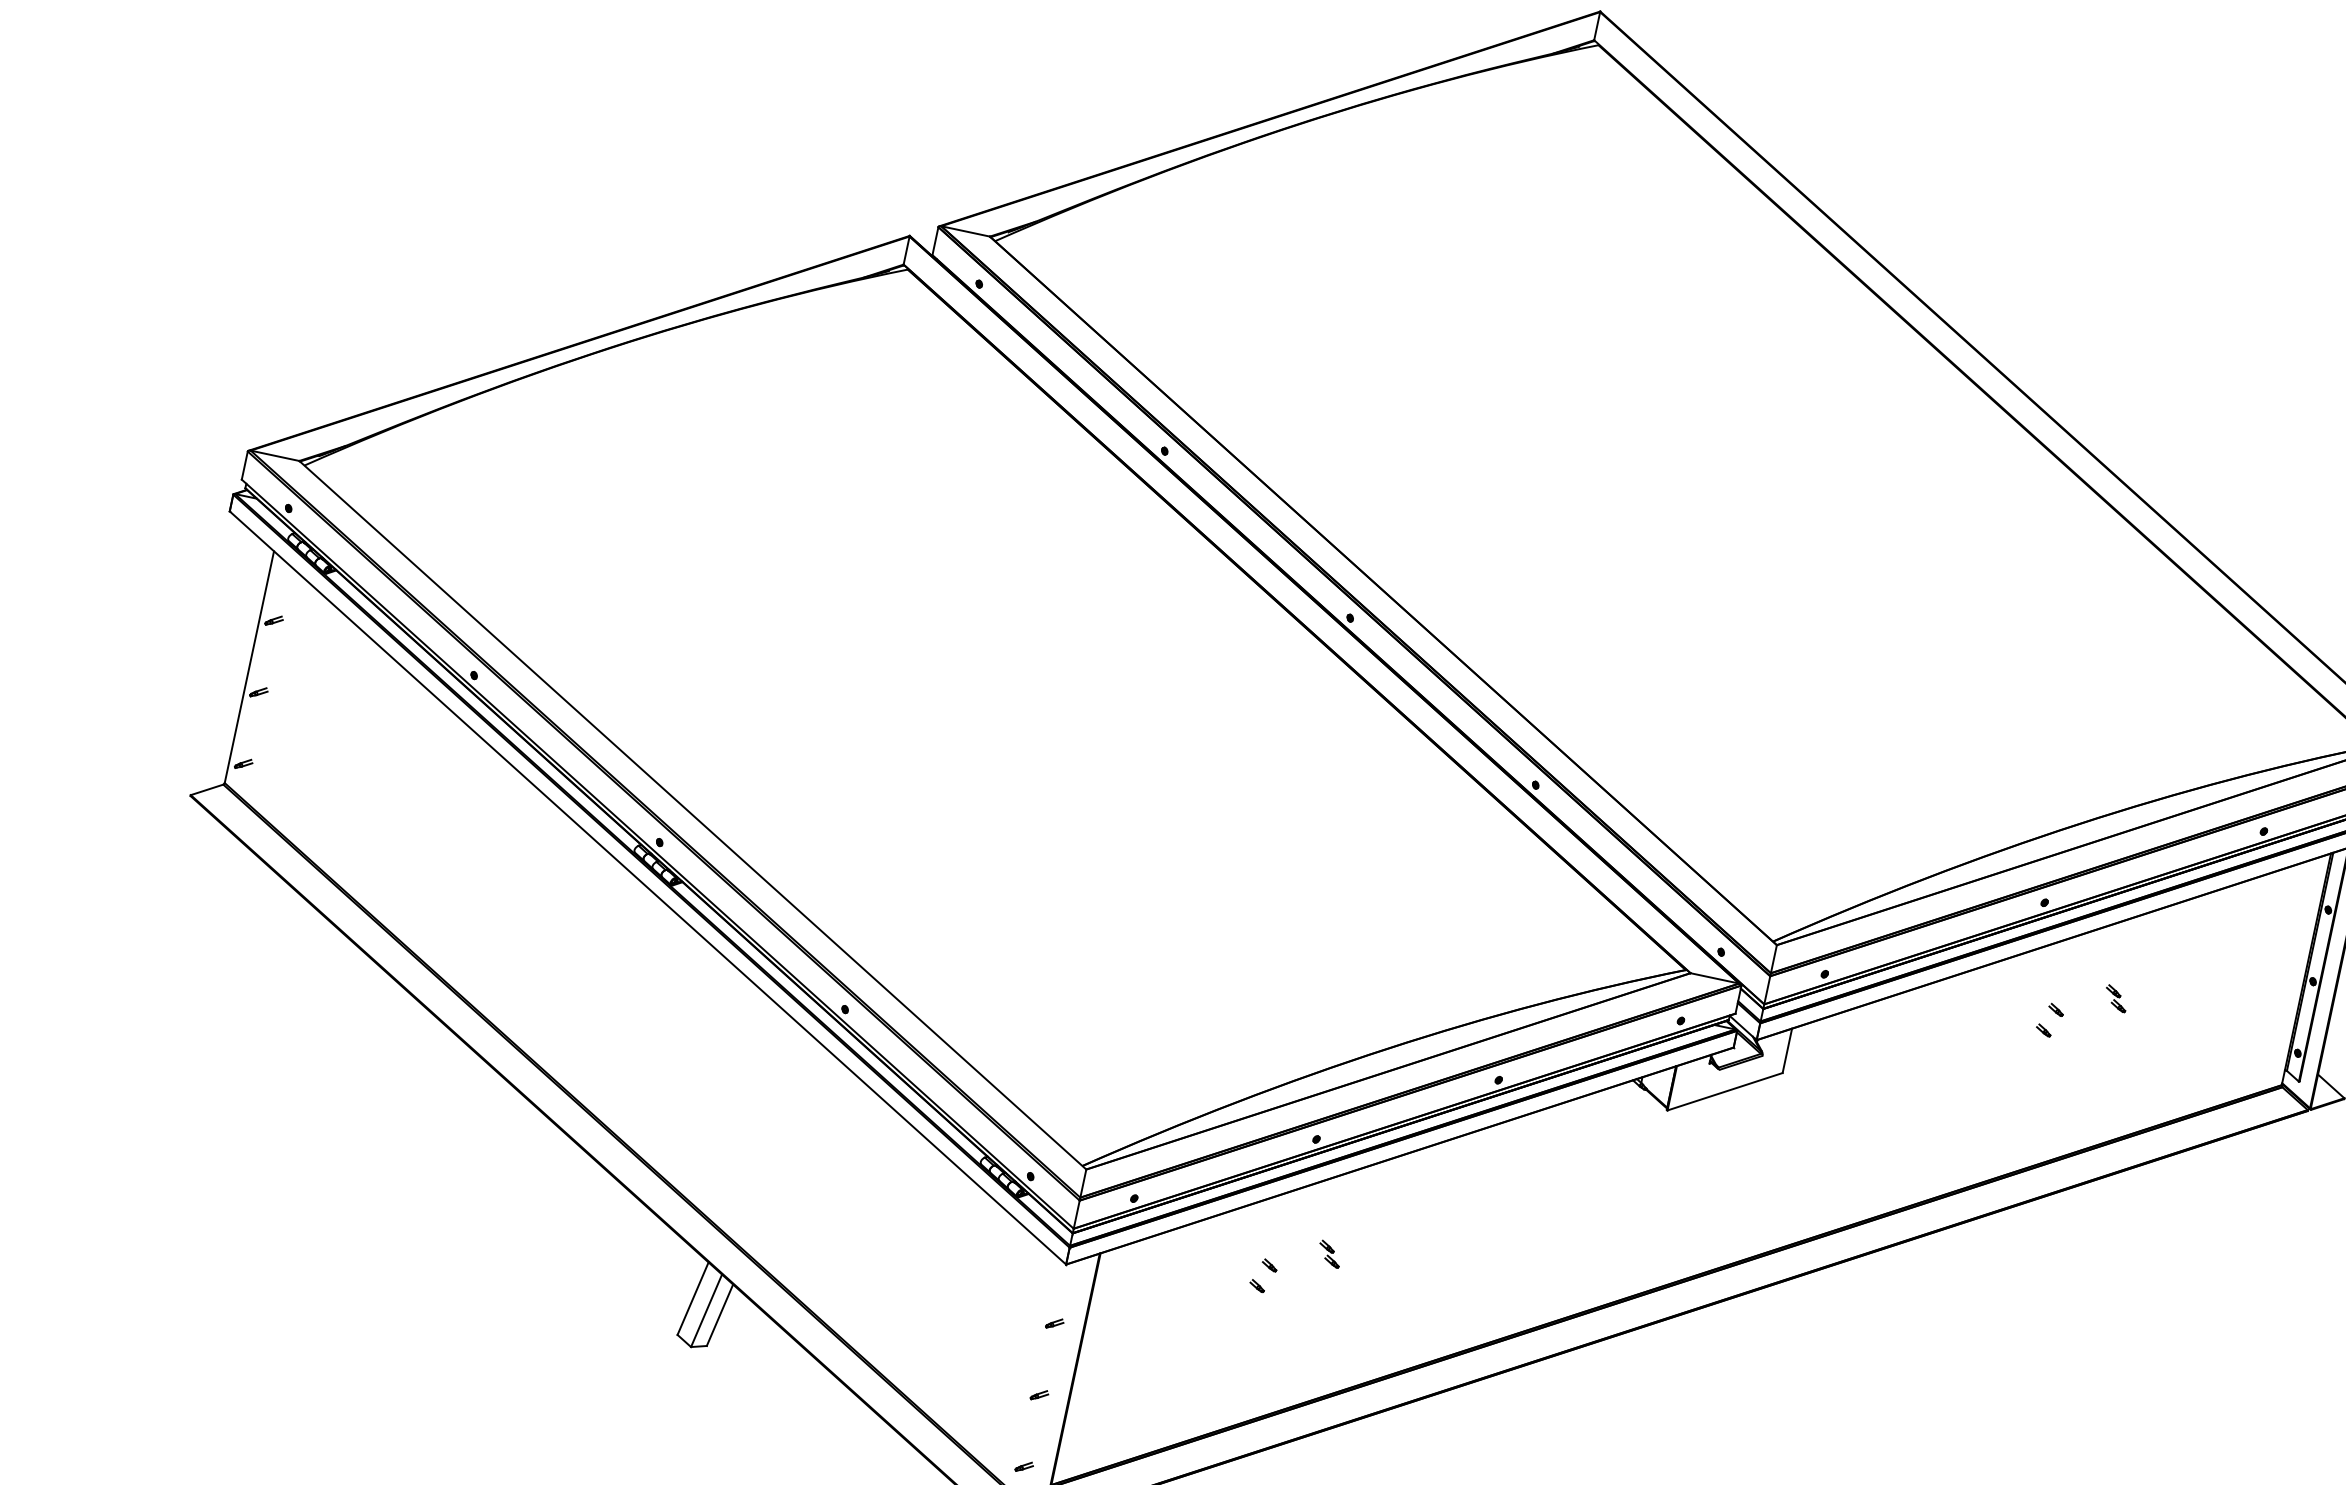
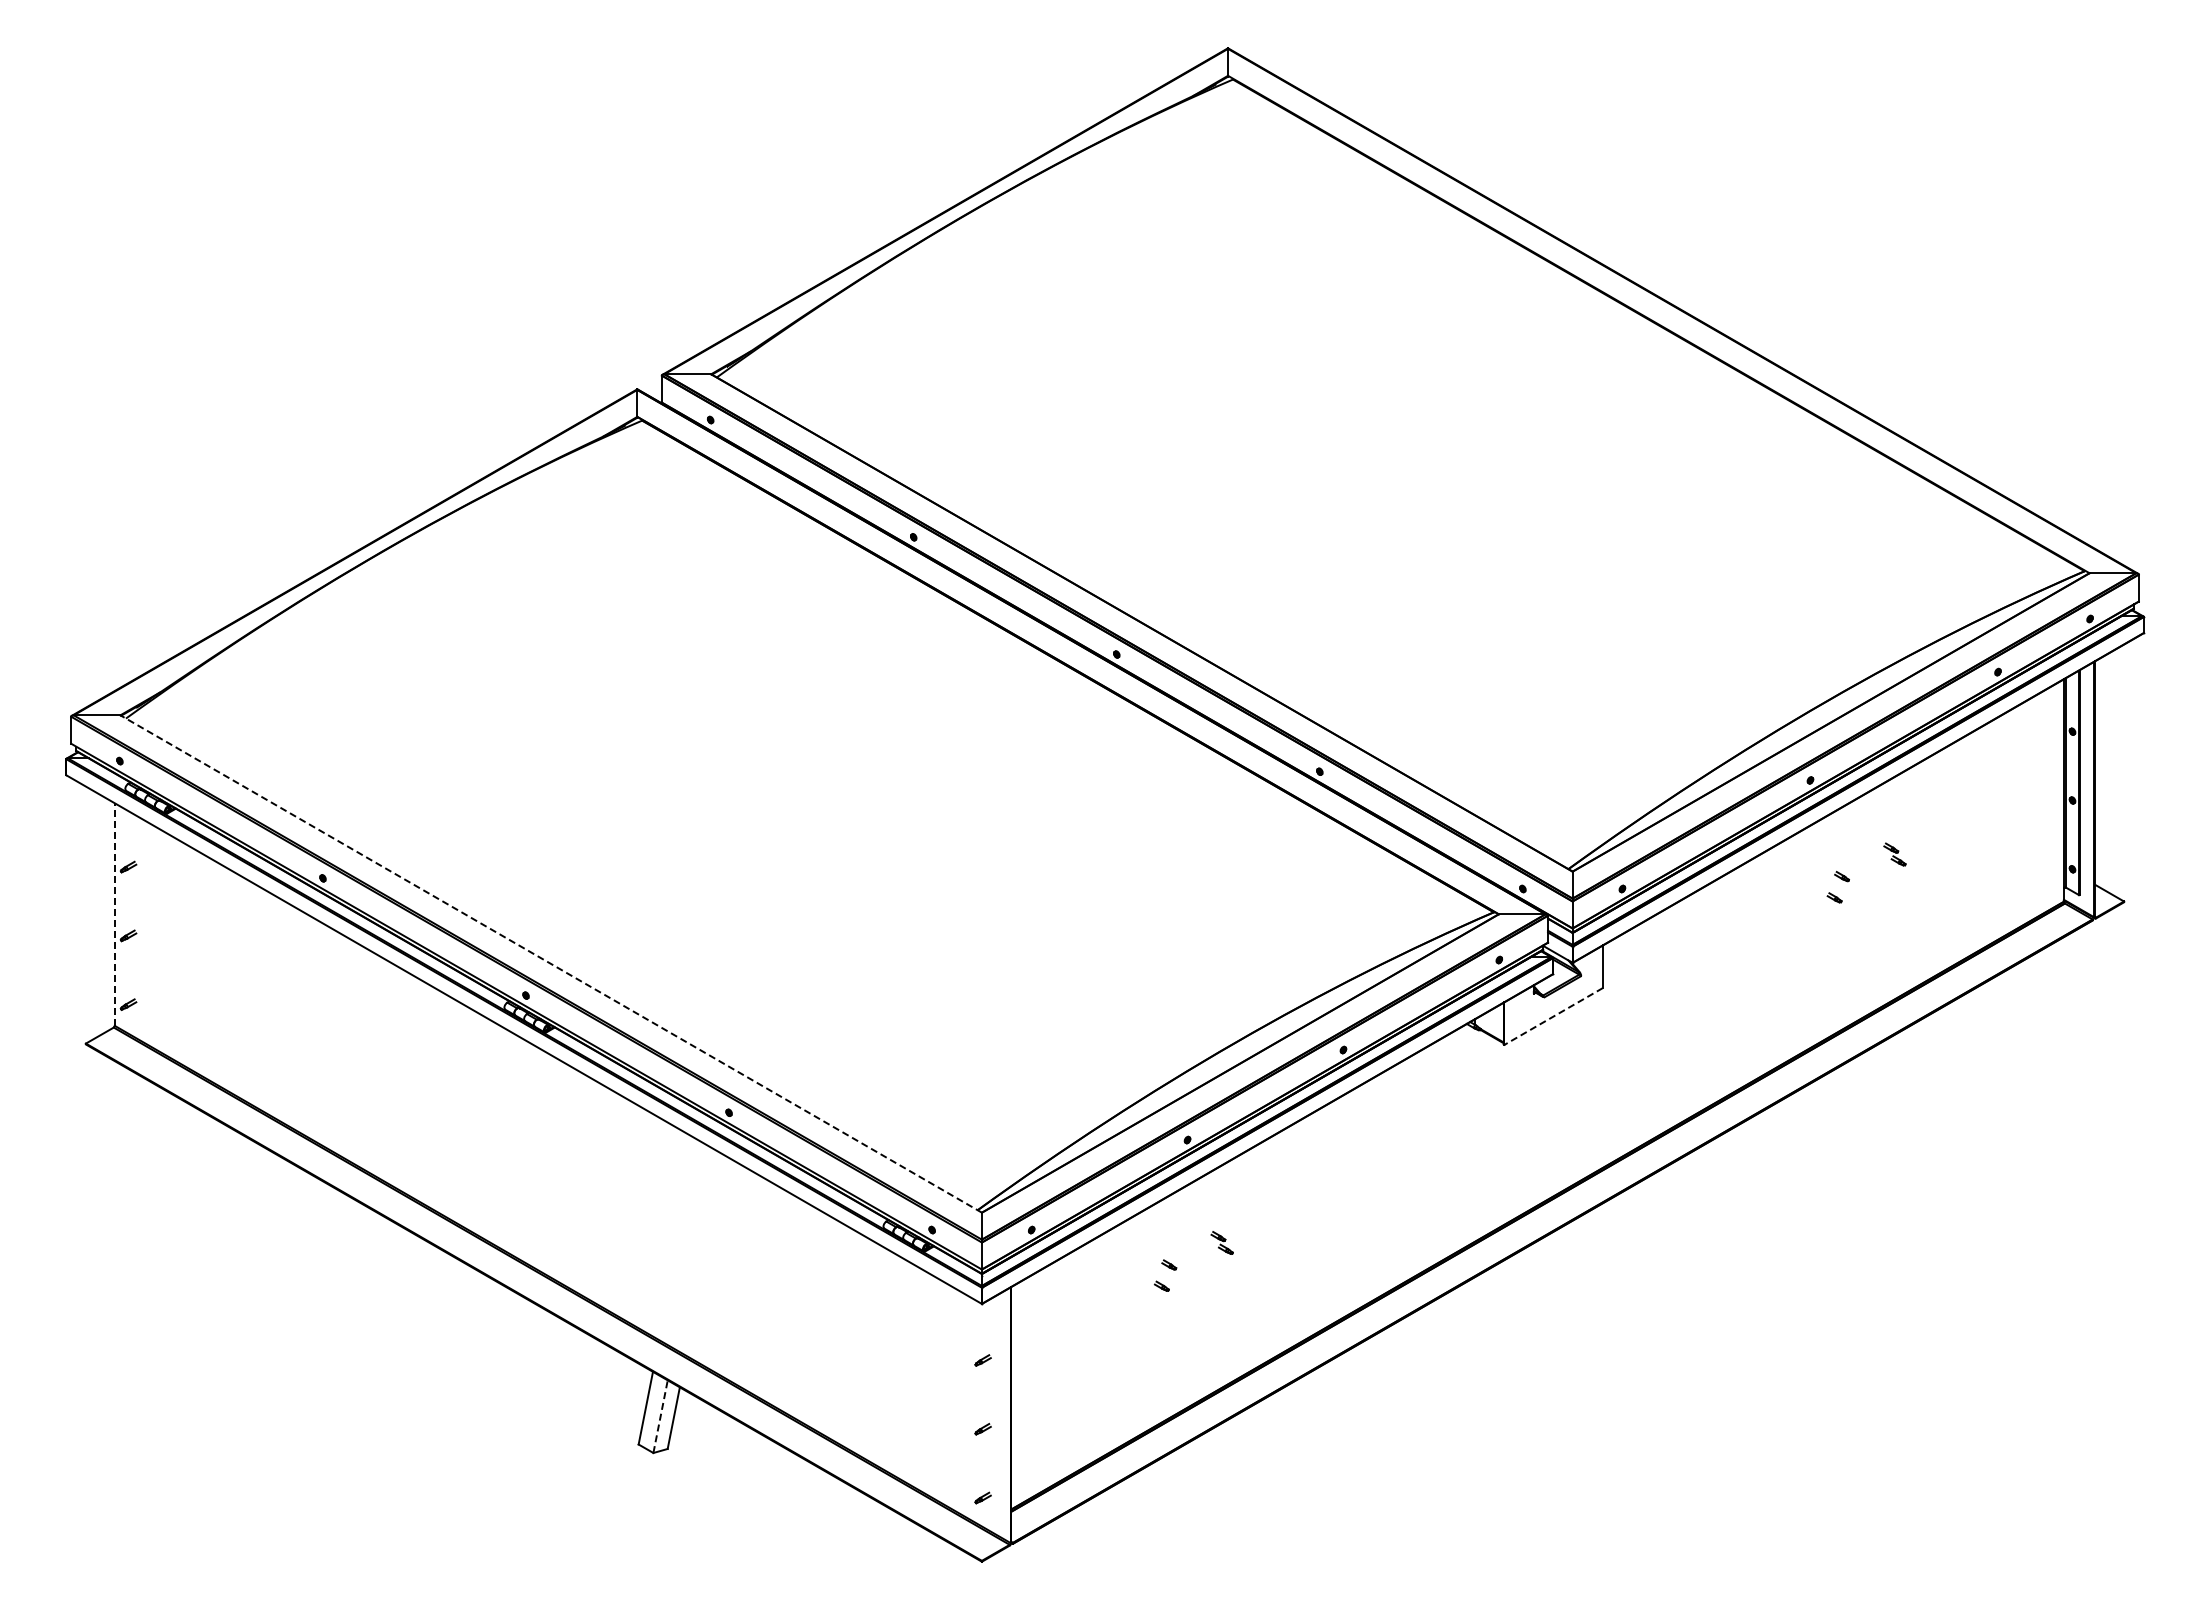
line: (249, 667) -> (114, 914), solid -> dashed
line: (692, 814) -> (550, 963), solid -> dashed
line: (1724, 1091) -> (1553, 1016), solid -> dashed
line: (706, 1310) -> (660, 1416), solid -> dashed

